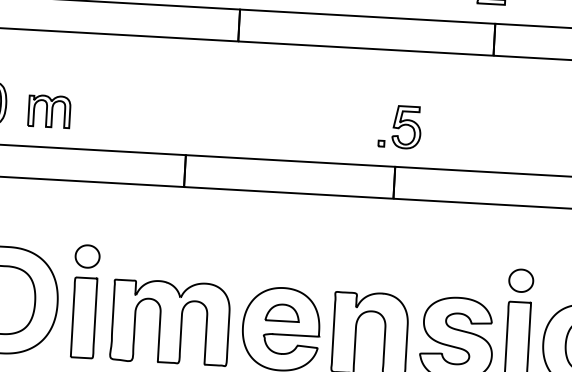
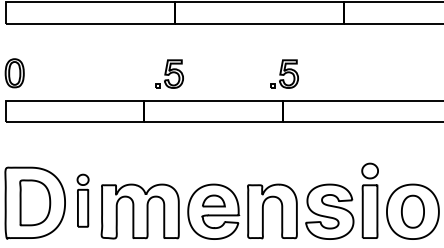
part: (49, 111) -> (52, 76), removed
part: (226, 116) -> (169, 73), added
part: (84, 300) -> (82, 200), size x0.7

